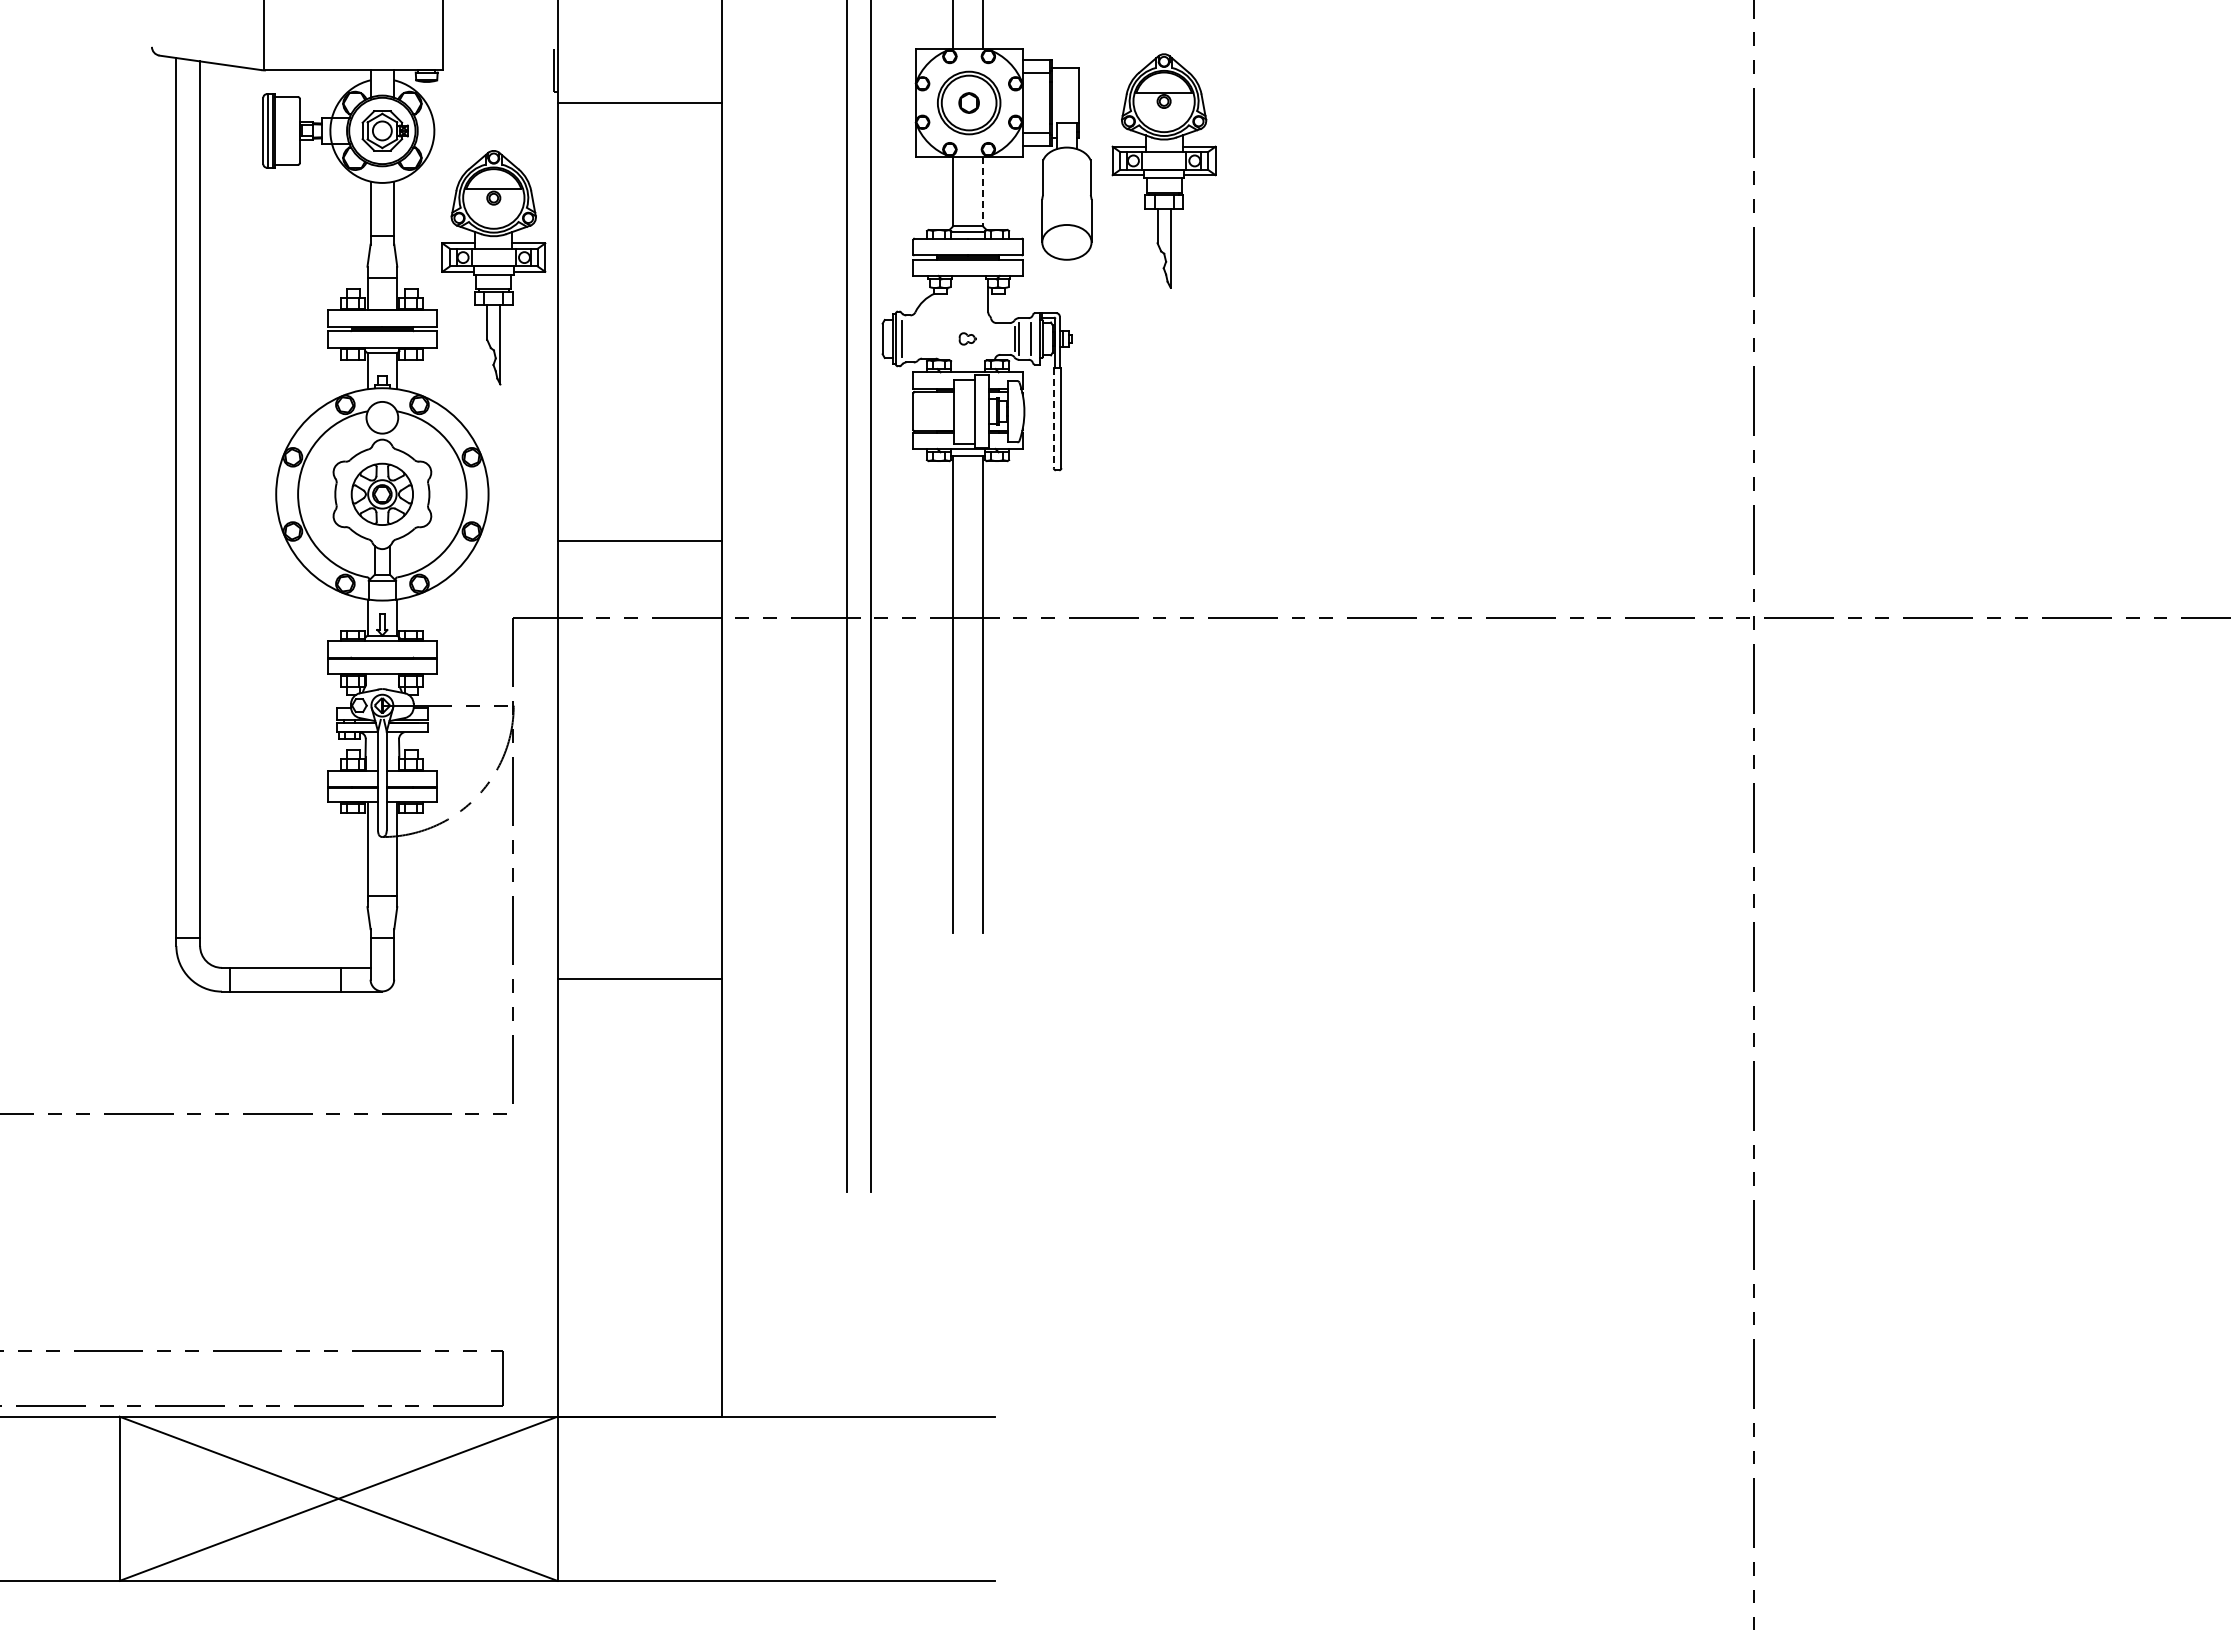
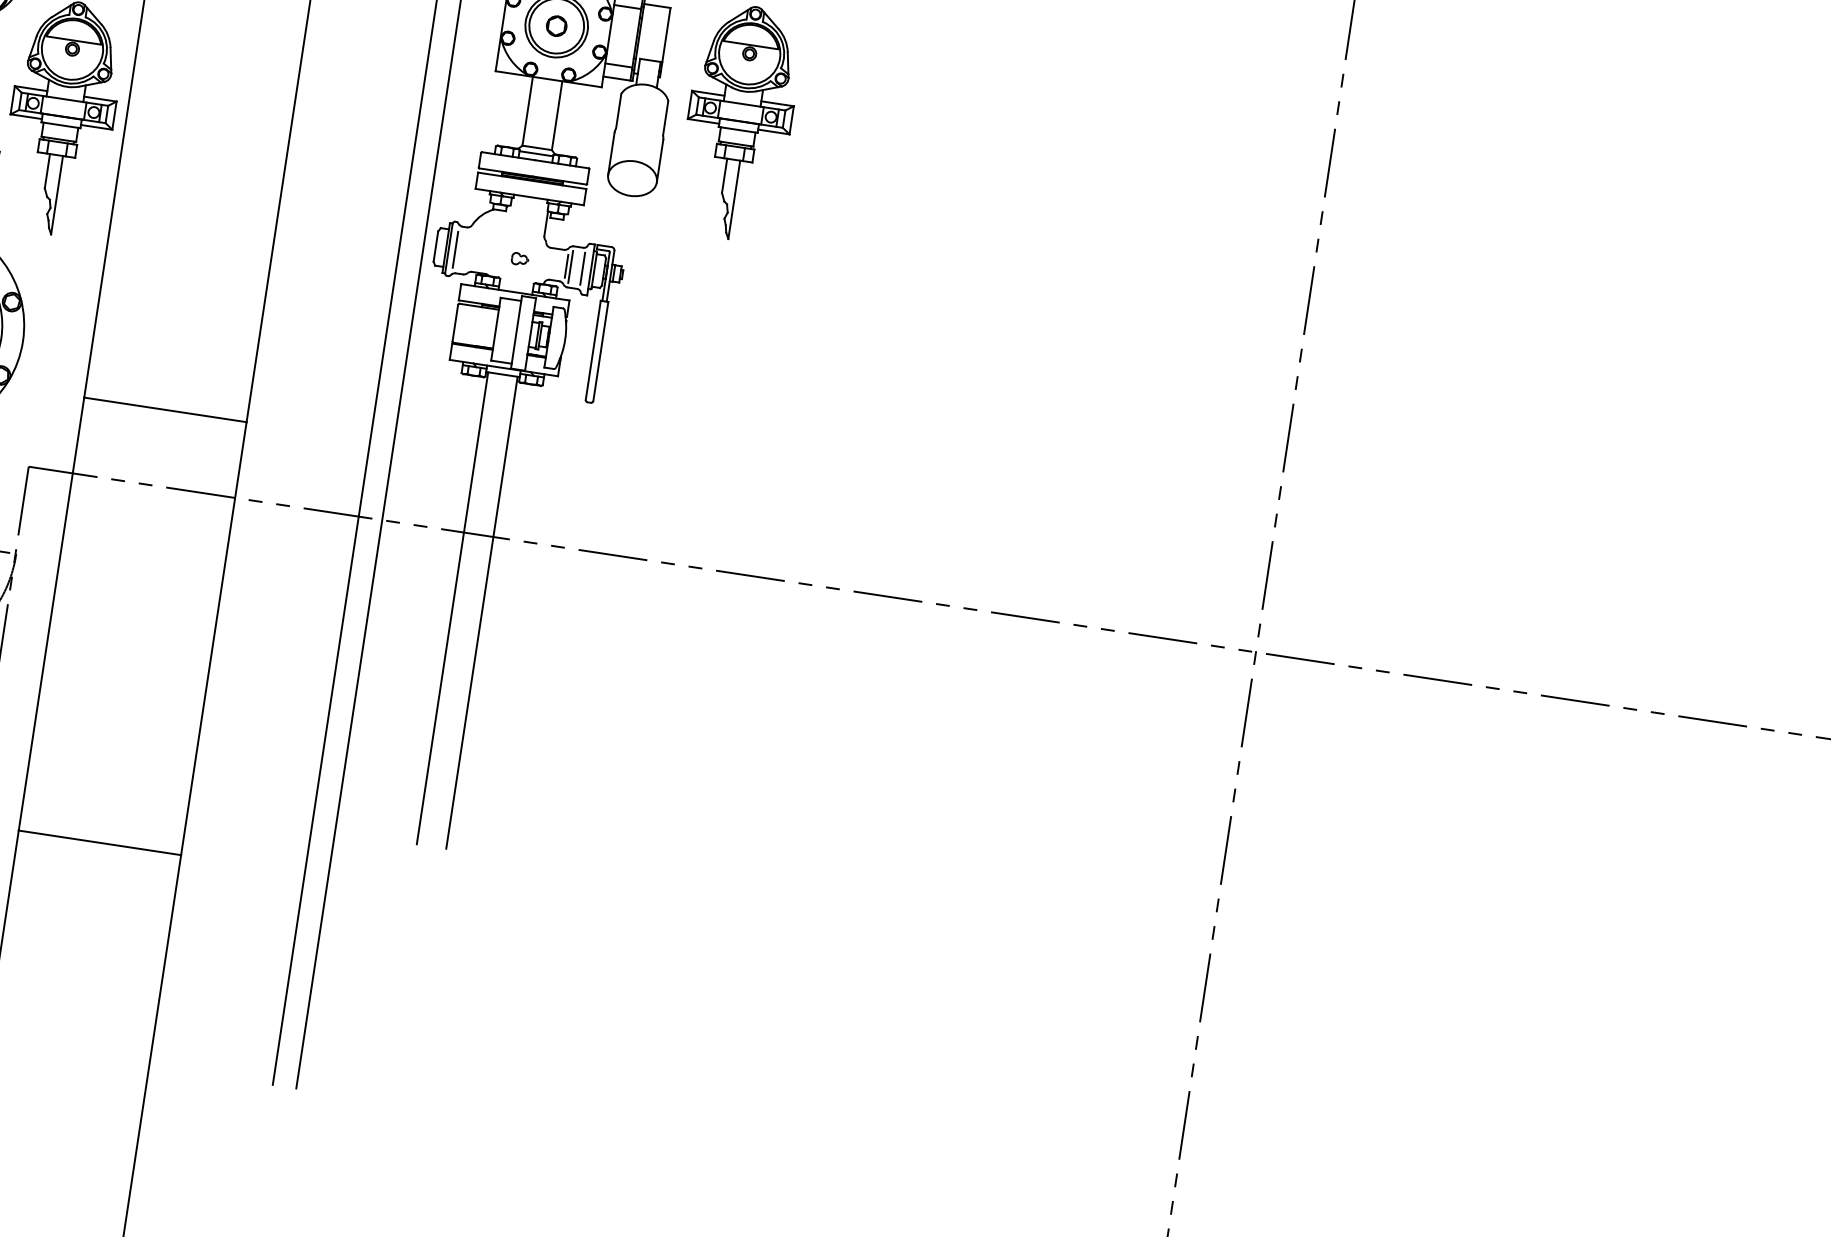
line: (982, 191) -> (556, 115), dashed -> solid
line: (1053, 418) -> (592, 350), dashed -> solid

